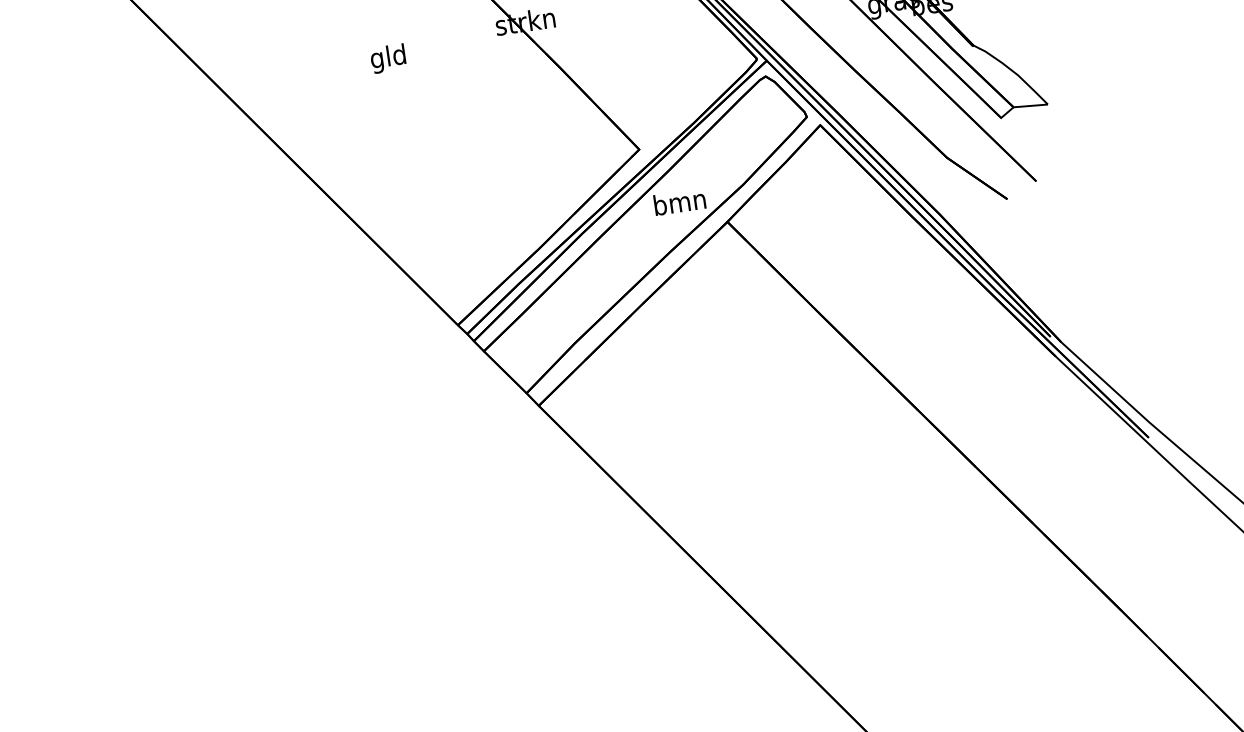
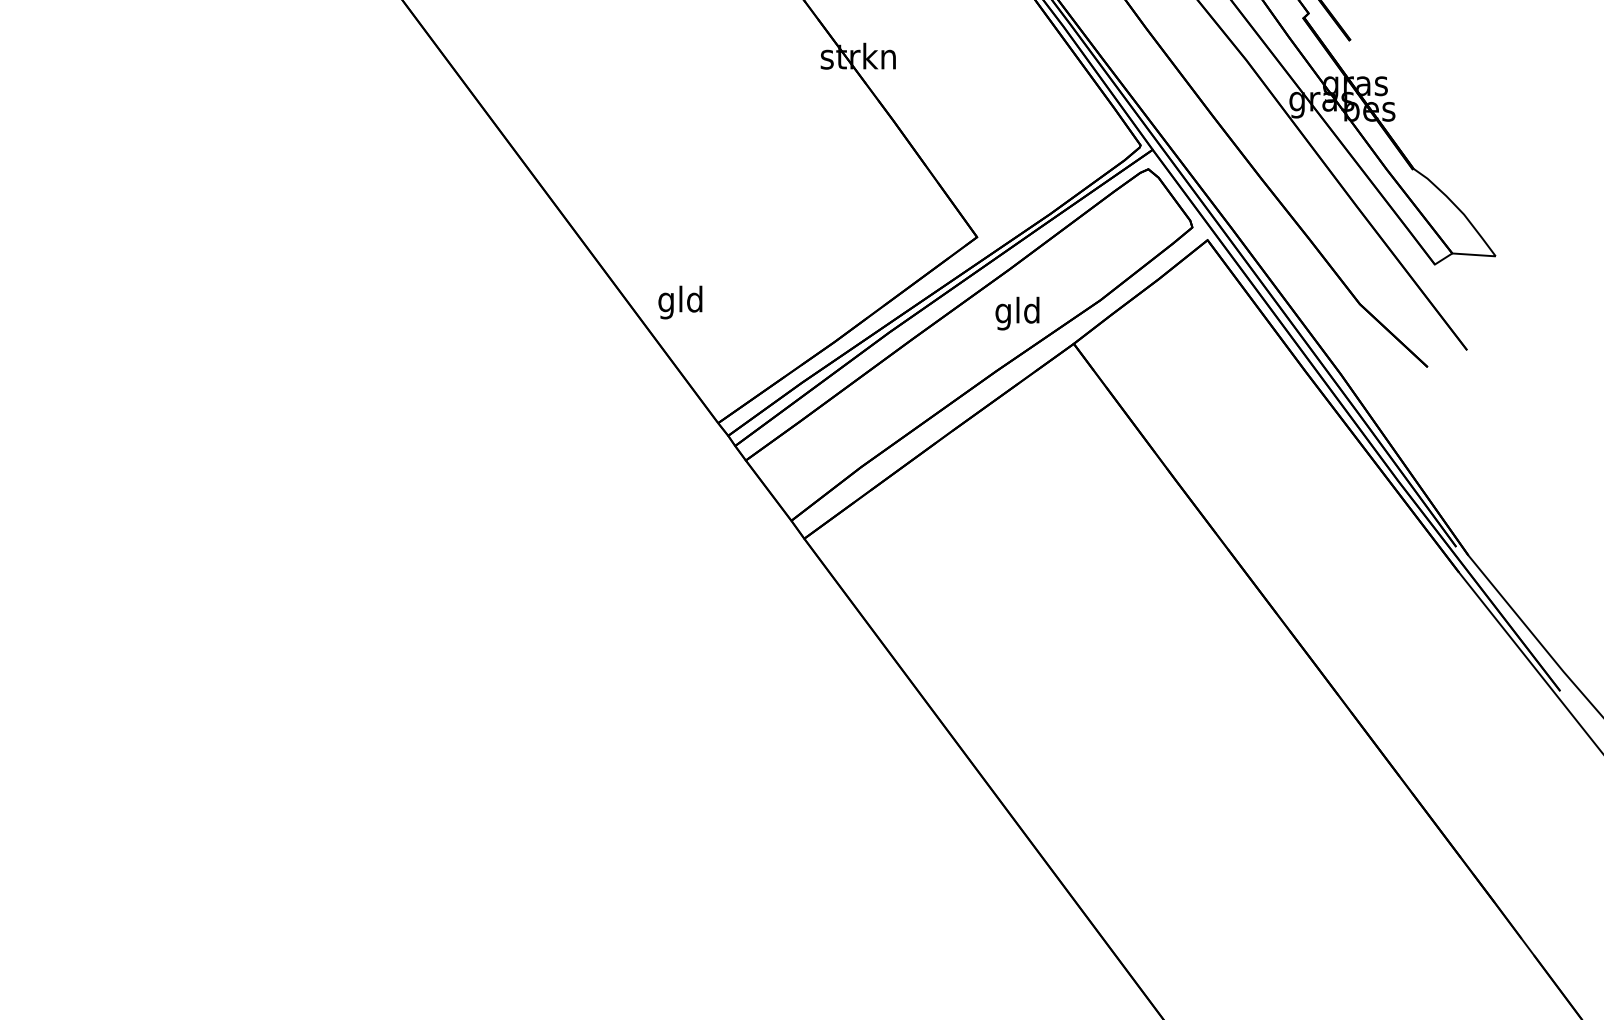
text: (388, 58) -> (680, 302), moved
text: (679, 204) -> (1017, 313), bmn -> gld

